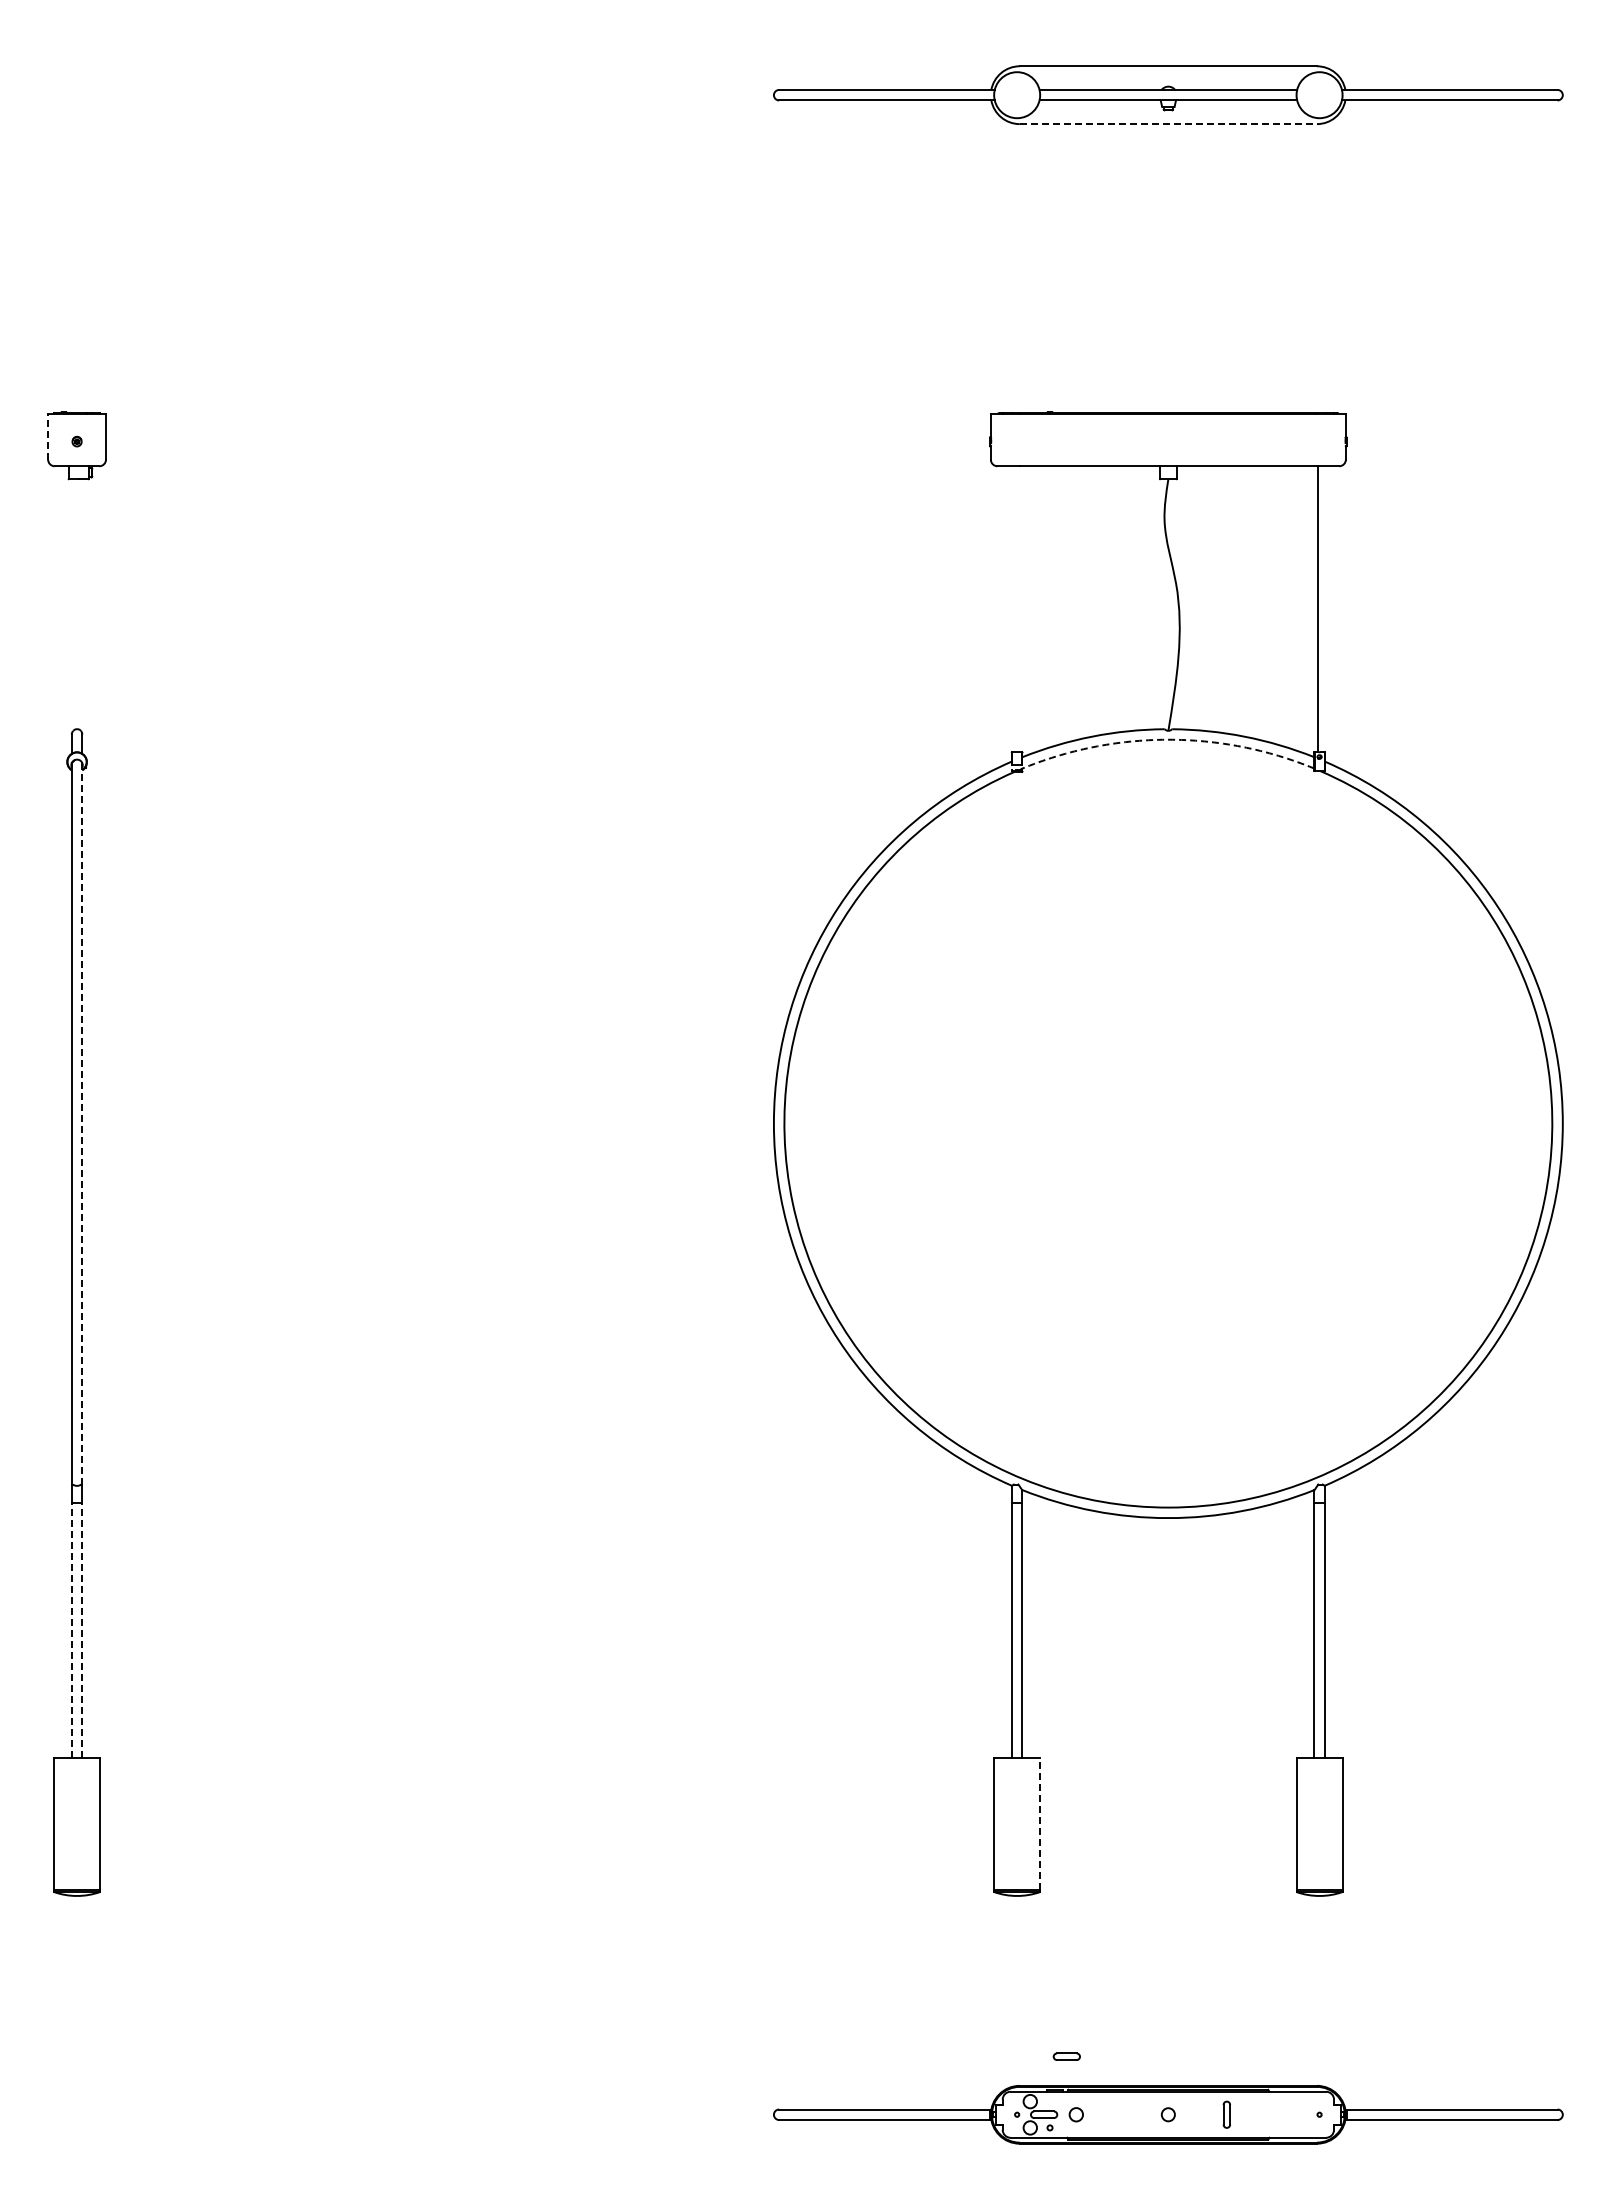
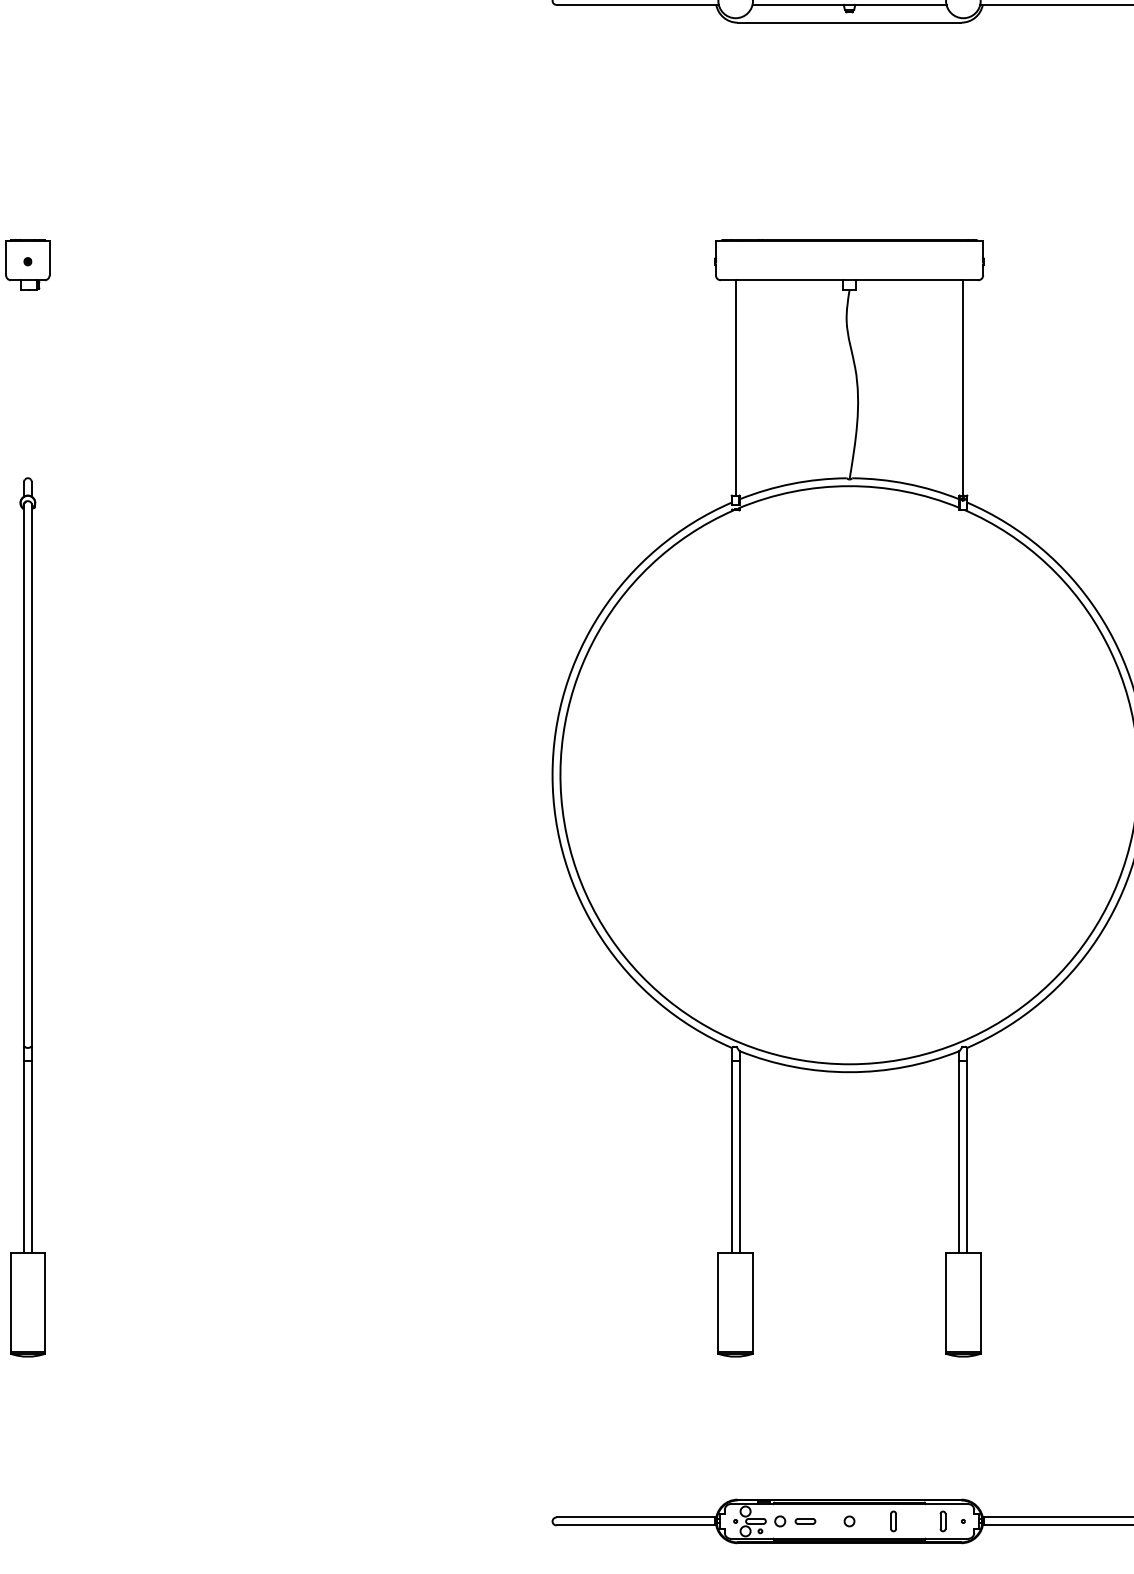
line: (1168, 124) -> (849, 22), dashed -> solid
line: (48, 436) -> (6, 257), dashed -> solid
line: (1017, 609) -> (735, 388), added
arc: (1167, 739) -> (848, 486), dashed -> solid
line: (82, 1123) -> (31, 775), dashed -> solid
line: (71, 1630) -> (23, 1156), dashed -> solid
line: (82, 1630) -> (31, 1156), dashed -> solid
line: (1040, 1823) -> (753, 1302), dashed -> solid
part: (1066, 2056) -> (805, 1521), moved
part: (1292, 2114) -> (942, 1521), added

